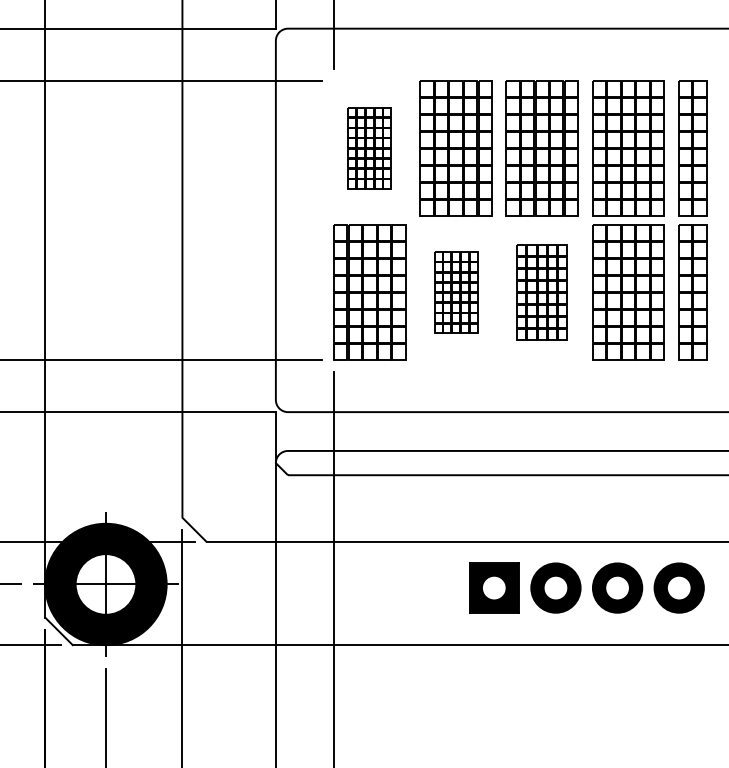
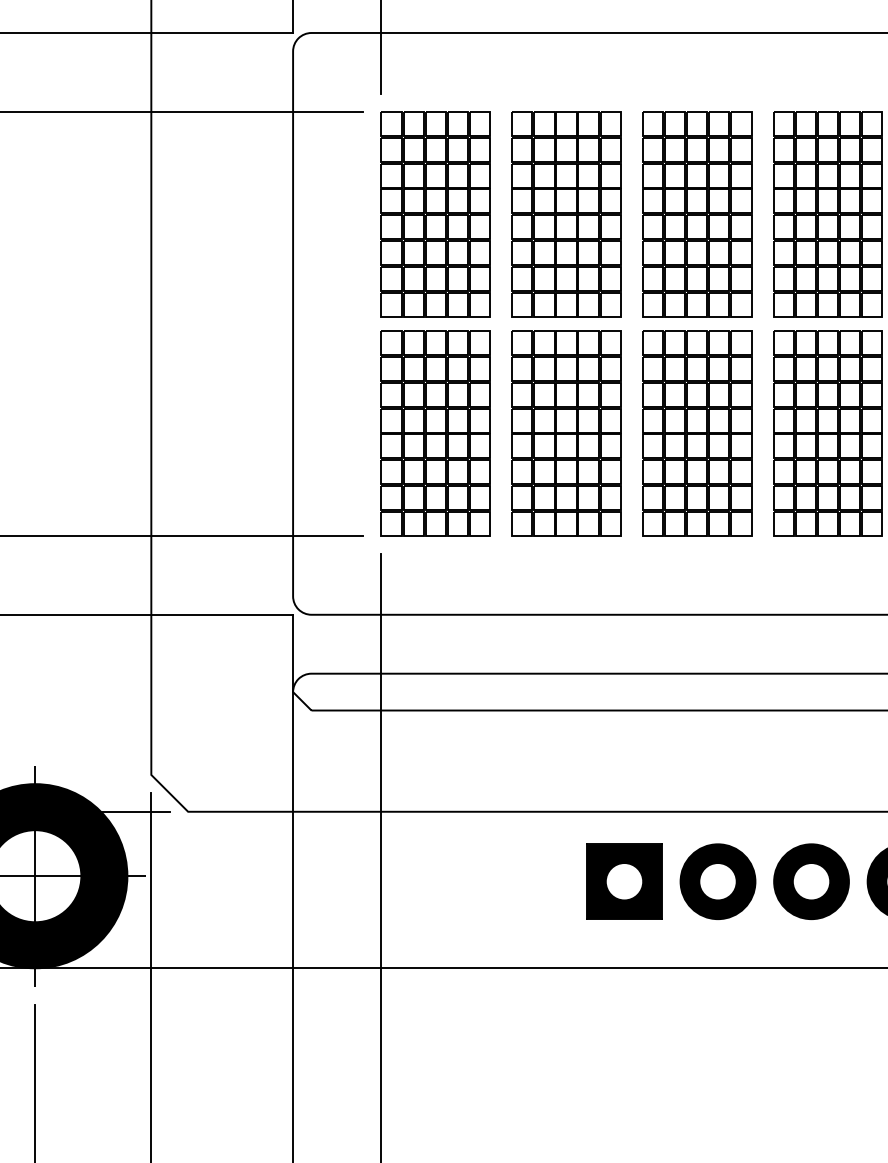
part: (369, 148) -> (435, 214), size x1.67
part: (455, 292) -> (565, 433), size x1.67
part: (541, 292) -> (696, 433), size x1.43

